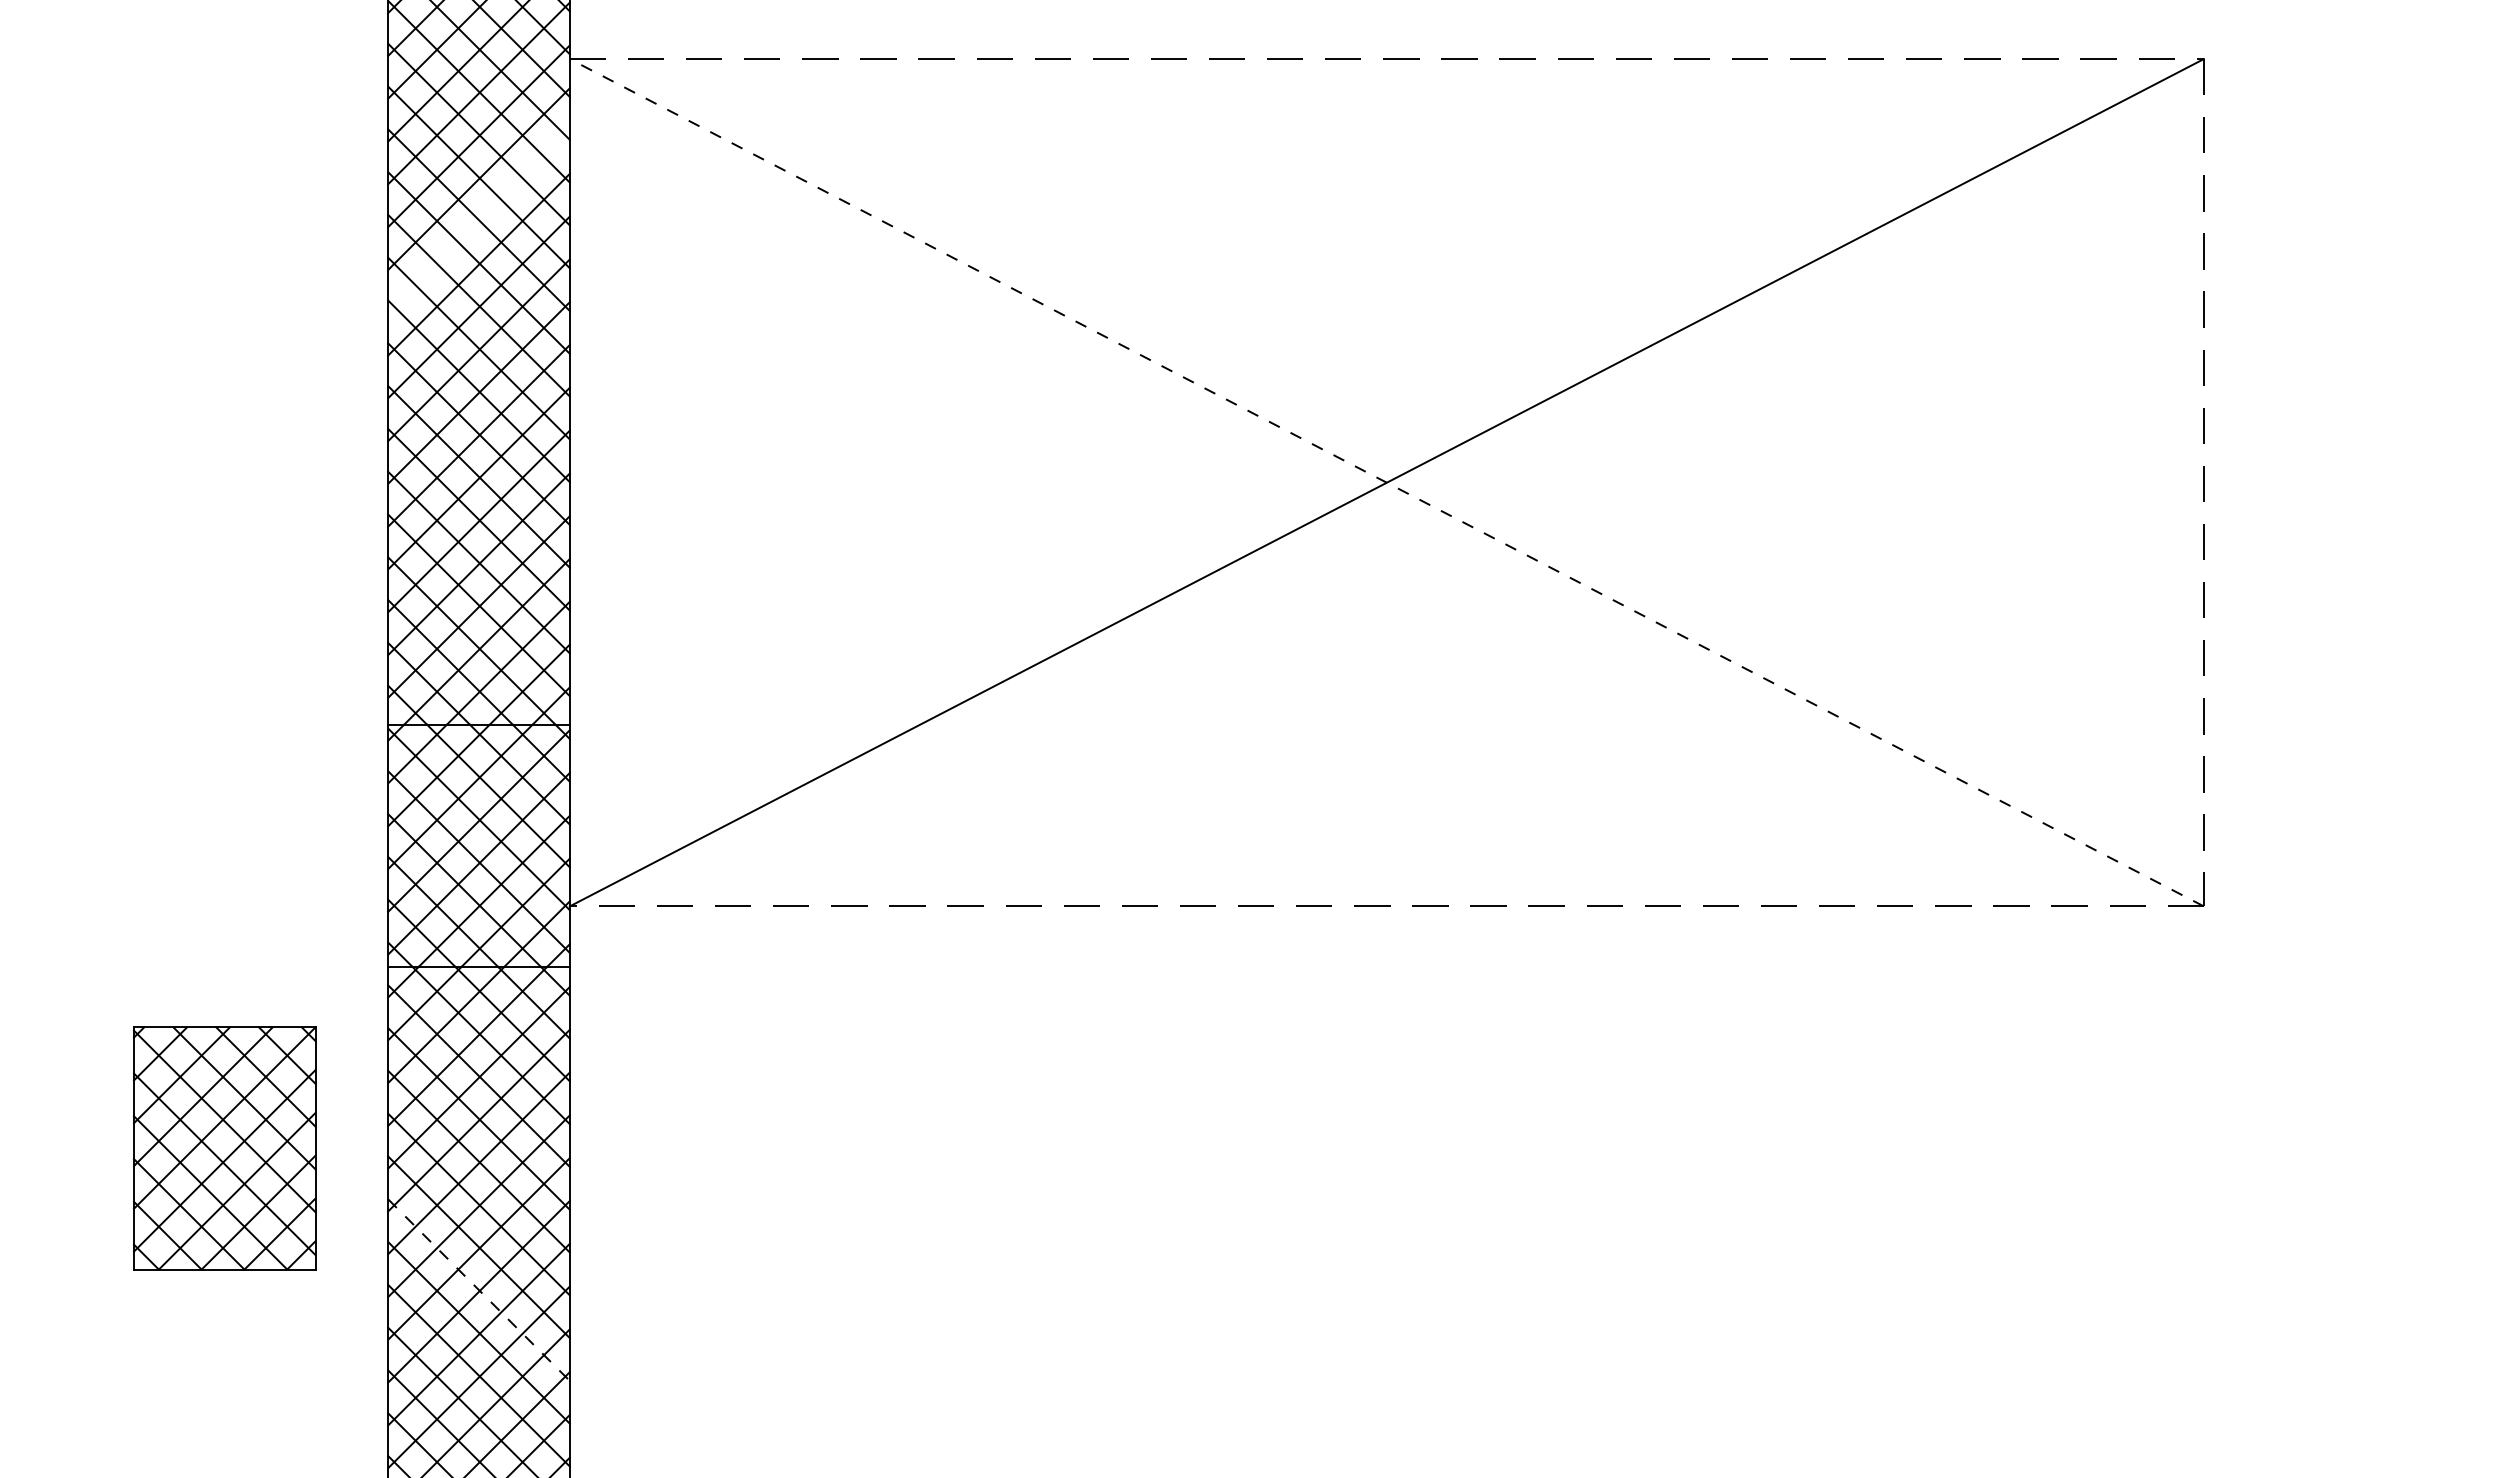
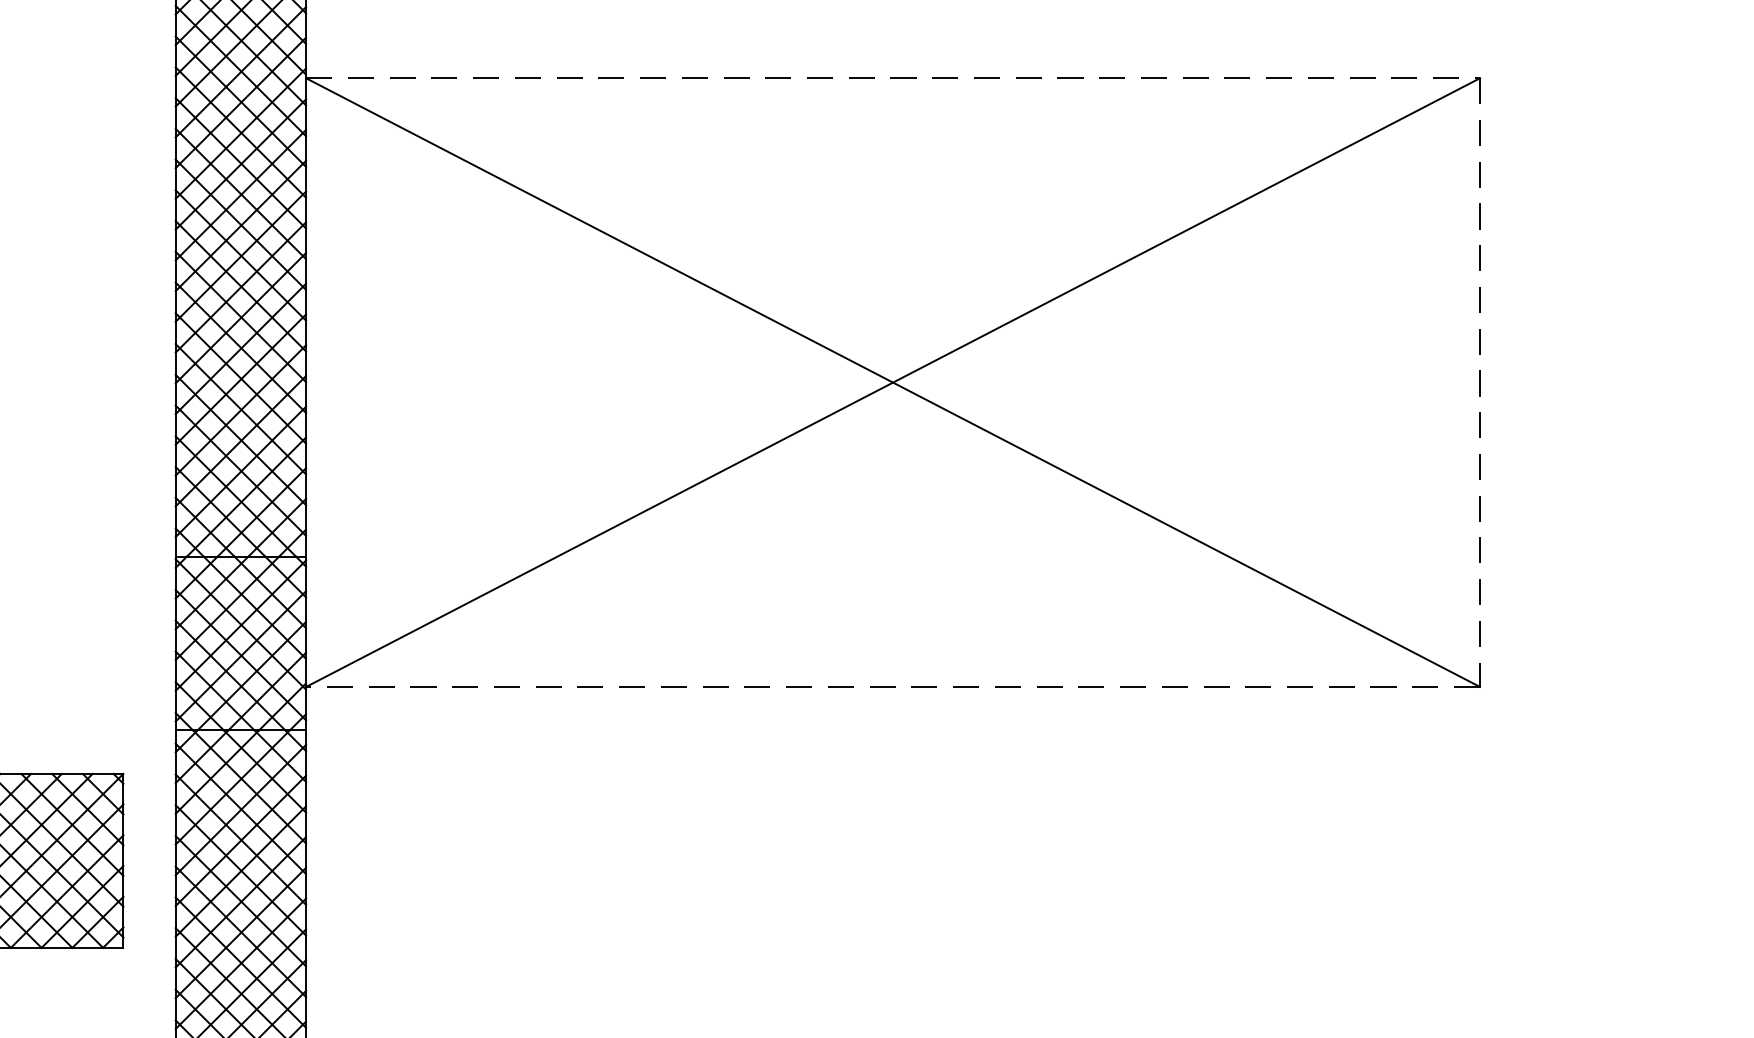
line: (478, 221) -> (240, 194), added
line: (1386, 482) -> (892, 382), dashed -> solid
line: (479, 1290) -> (241, 962), dashed -> solid

